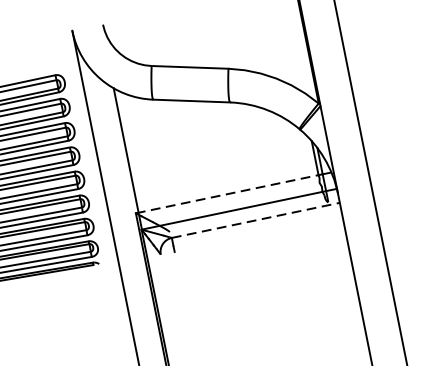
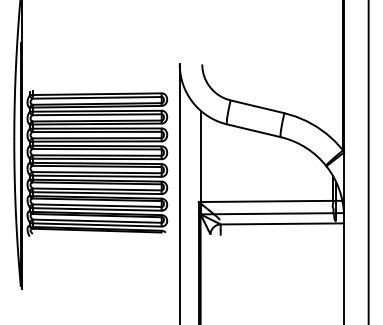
line: (228, 194) -> (266, 201), dashed -> solid
line: (255, 219) -> (282, 223), dashed -> solid

